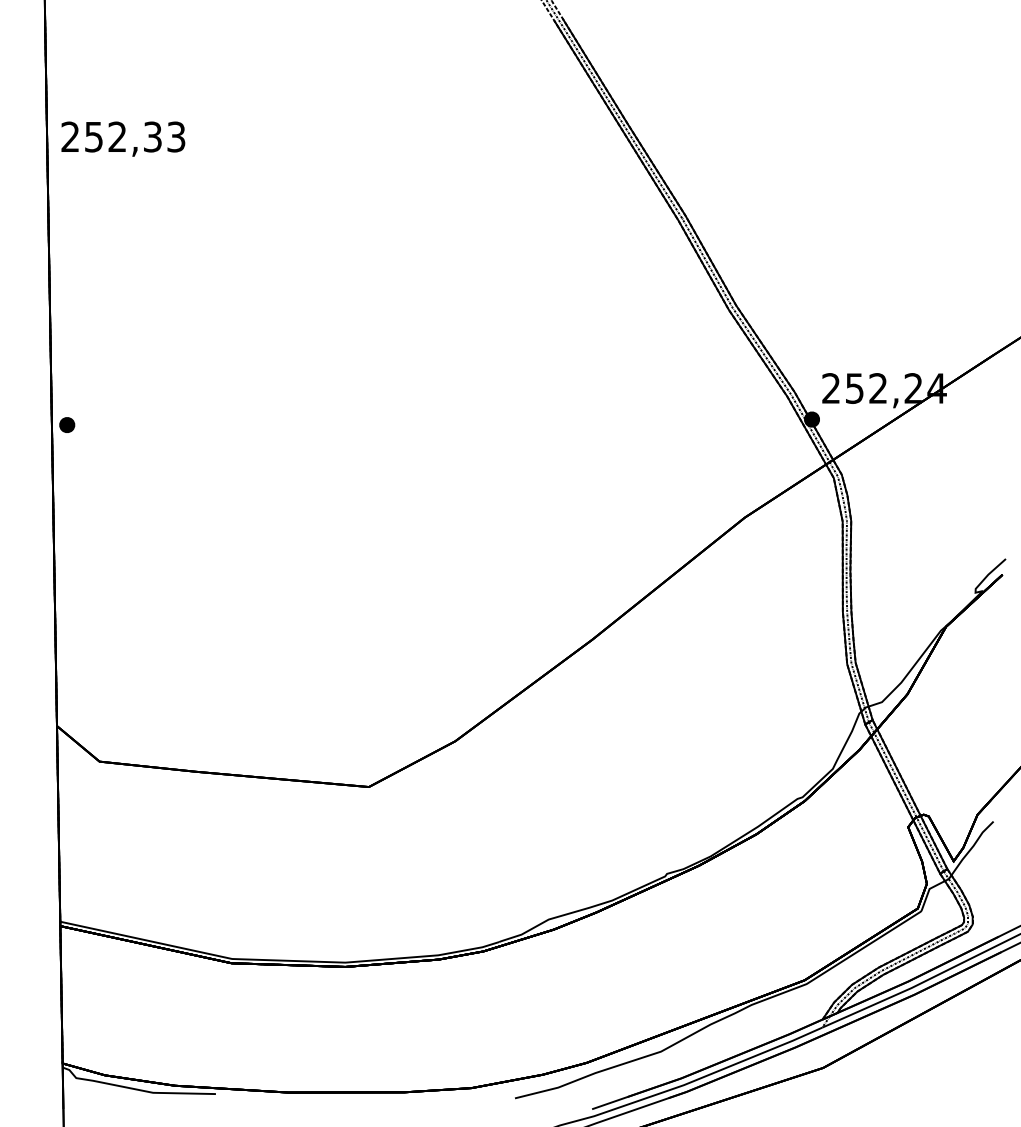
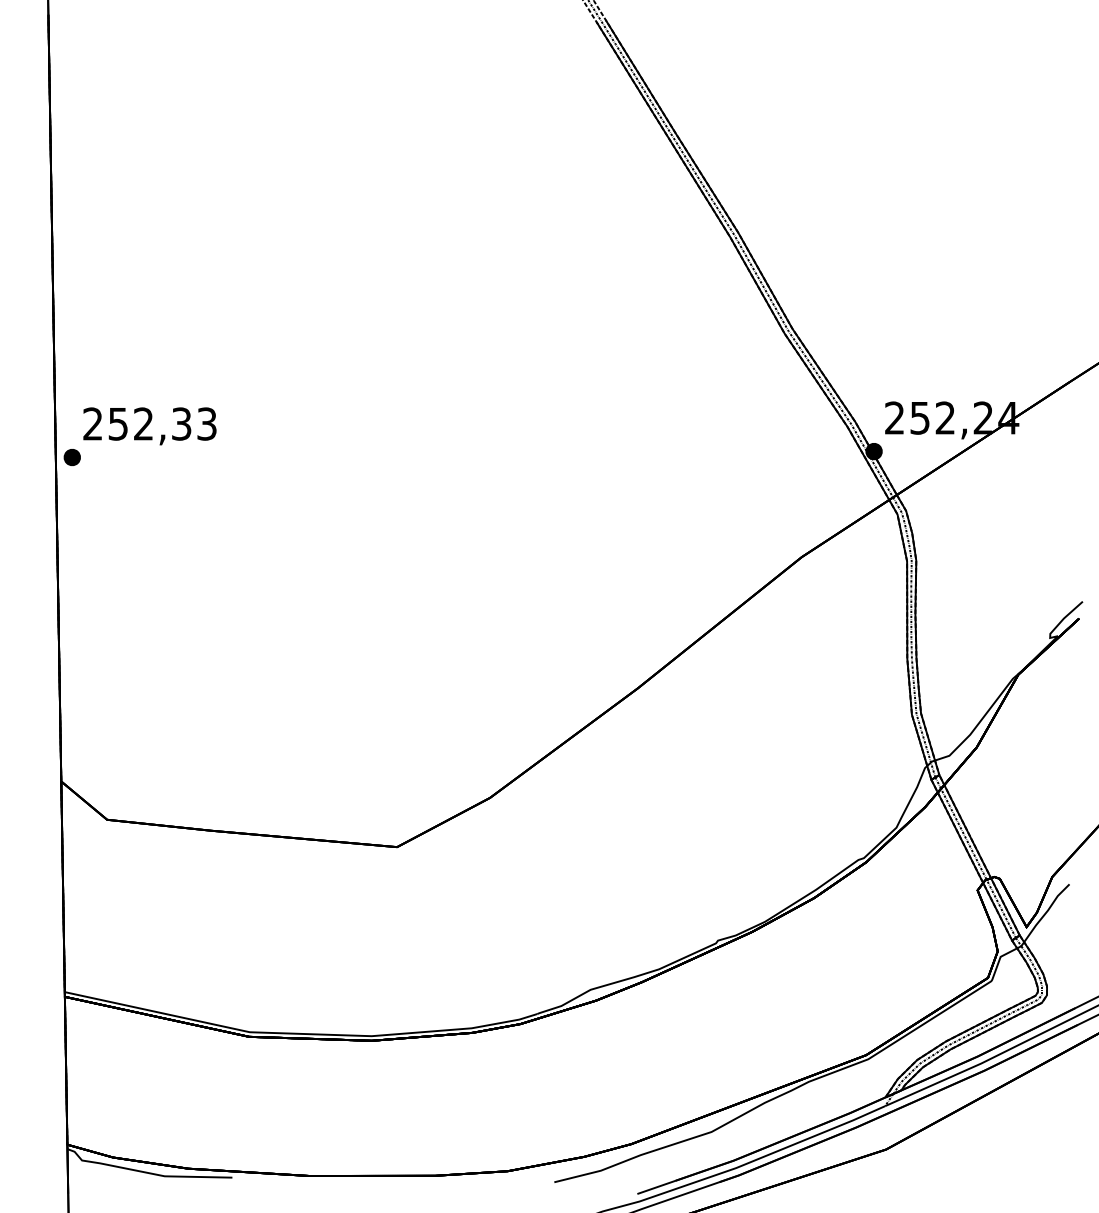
text: (123, 138) -> (150, 425), moved

